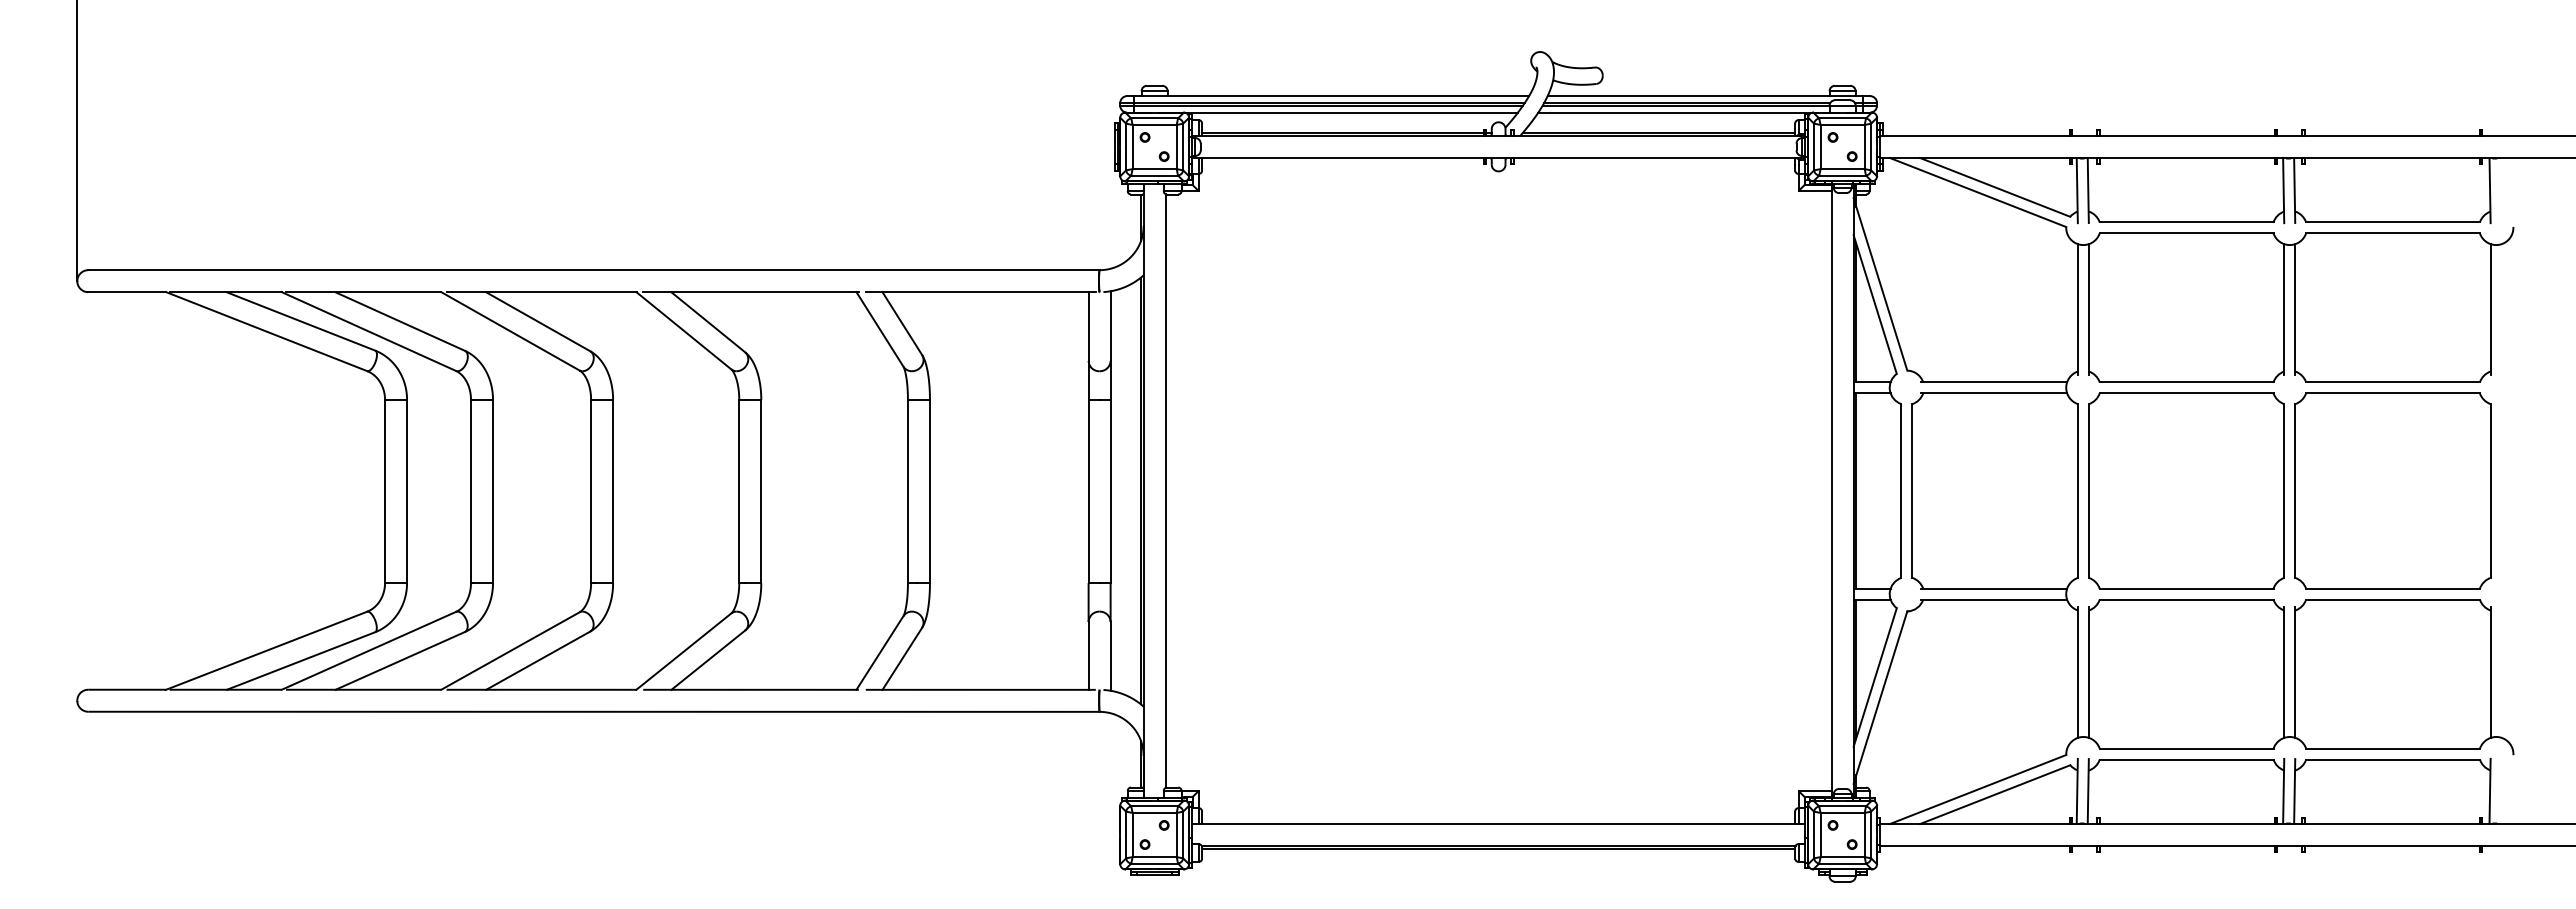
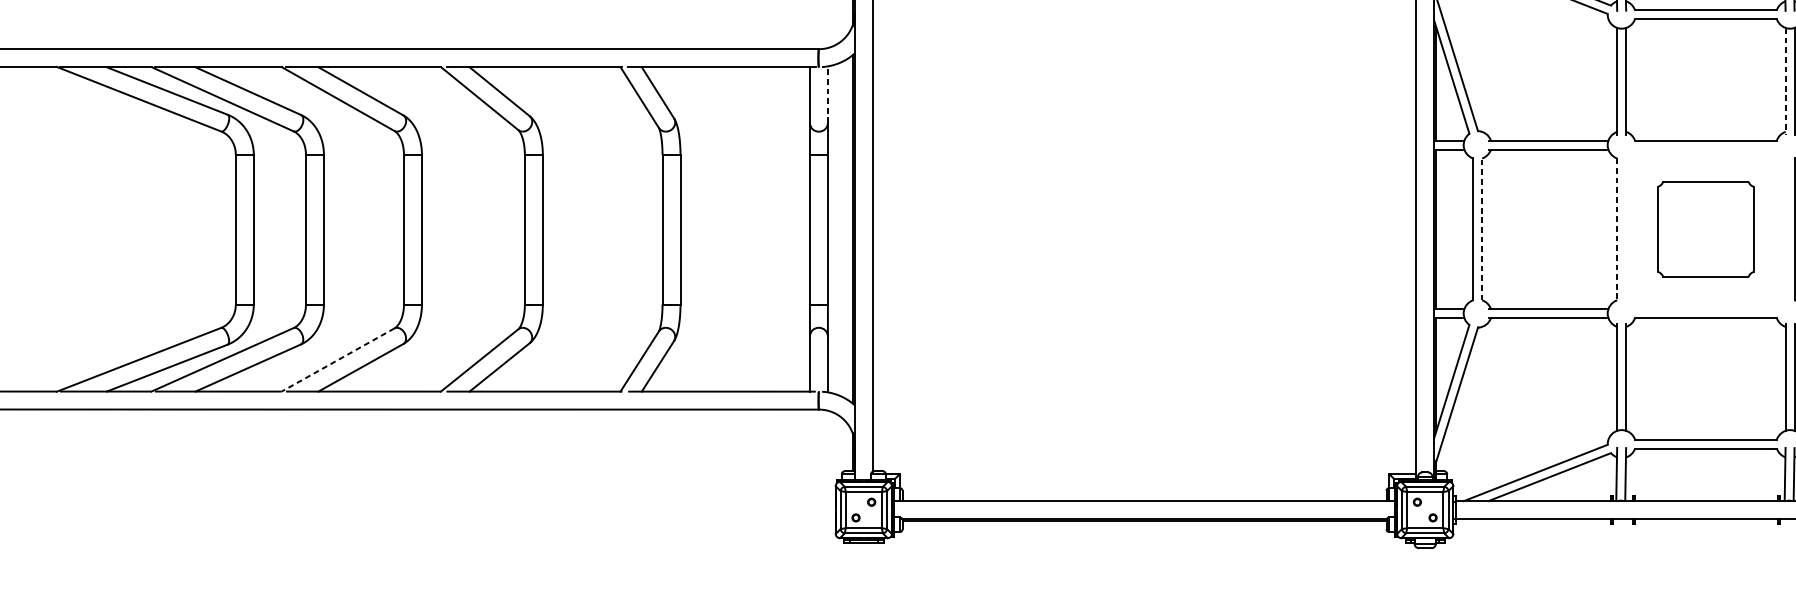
line: (2284, 309) -> (1785, 81), solid -> dashed
line: (1110, 326) -> (827, 95), solid -> dashed
part: (2186, 490) -> (1705, 228), size x0.6
line: (1912, 491) -> (1482, 229), solid -> dashed
line: (2077, 491) -> (1616, 229), solid -> dashed
line: (509, 651) -> (337, 360), solid -> dashed

